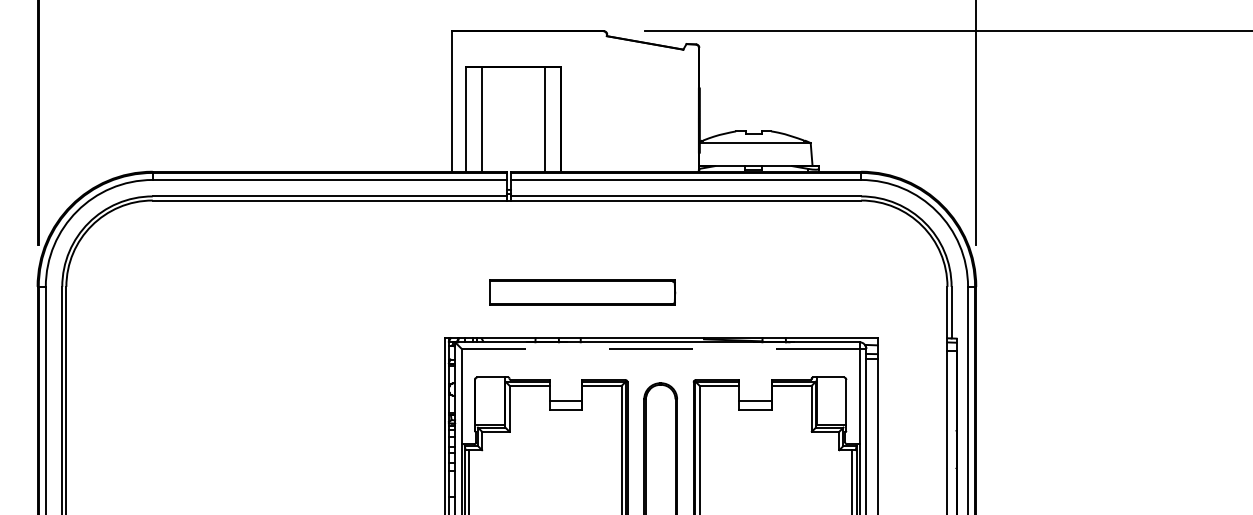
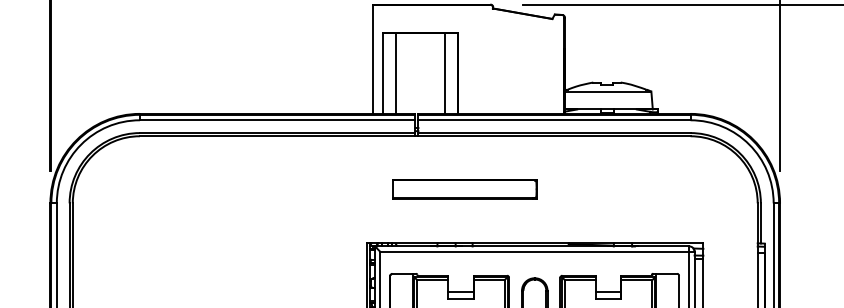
part: (582, 292) -> (464, 189), moved
line: (660, 348) -> (534, 251), dashed -> solid

